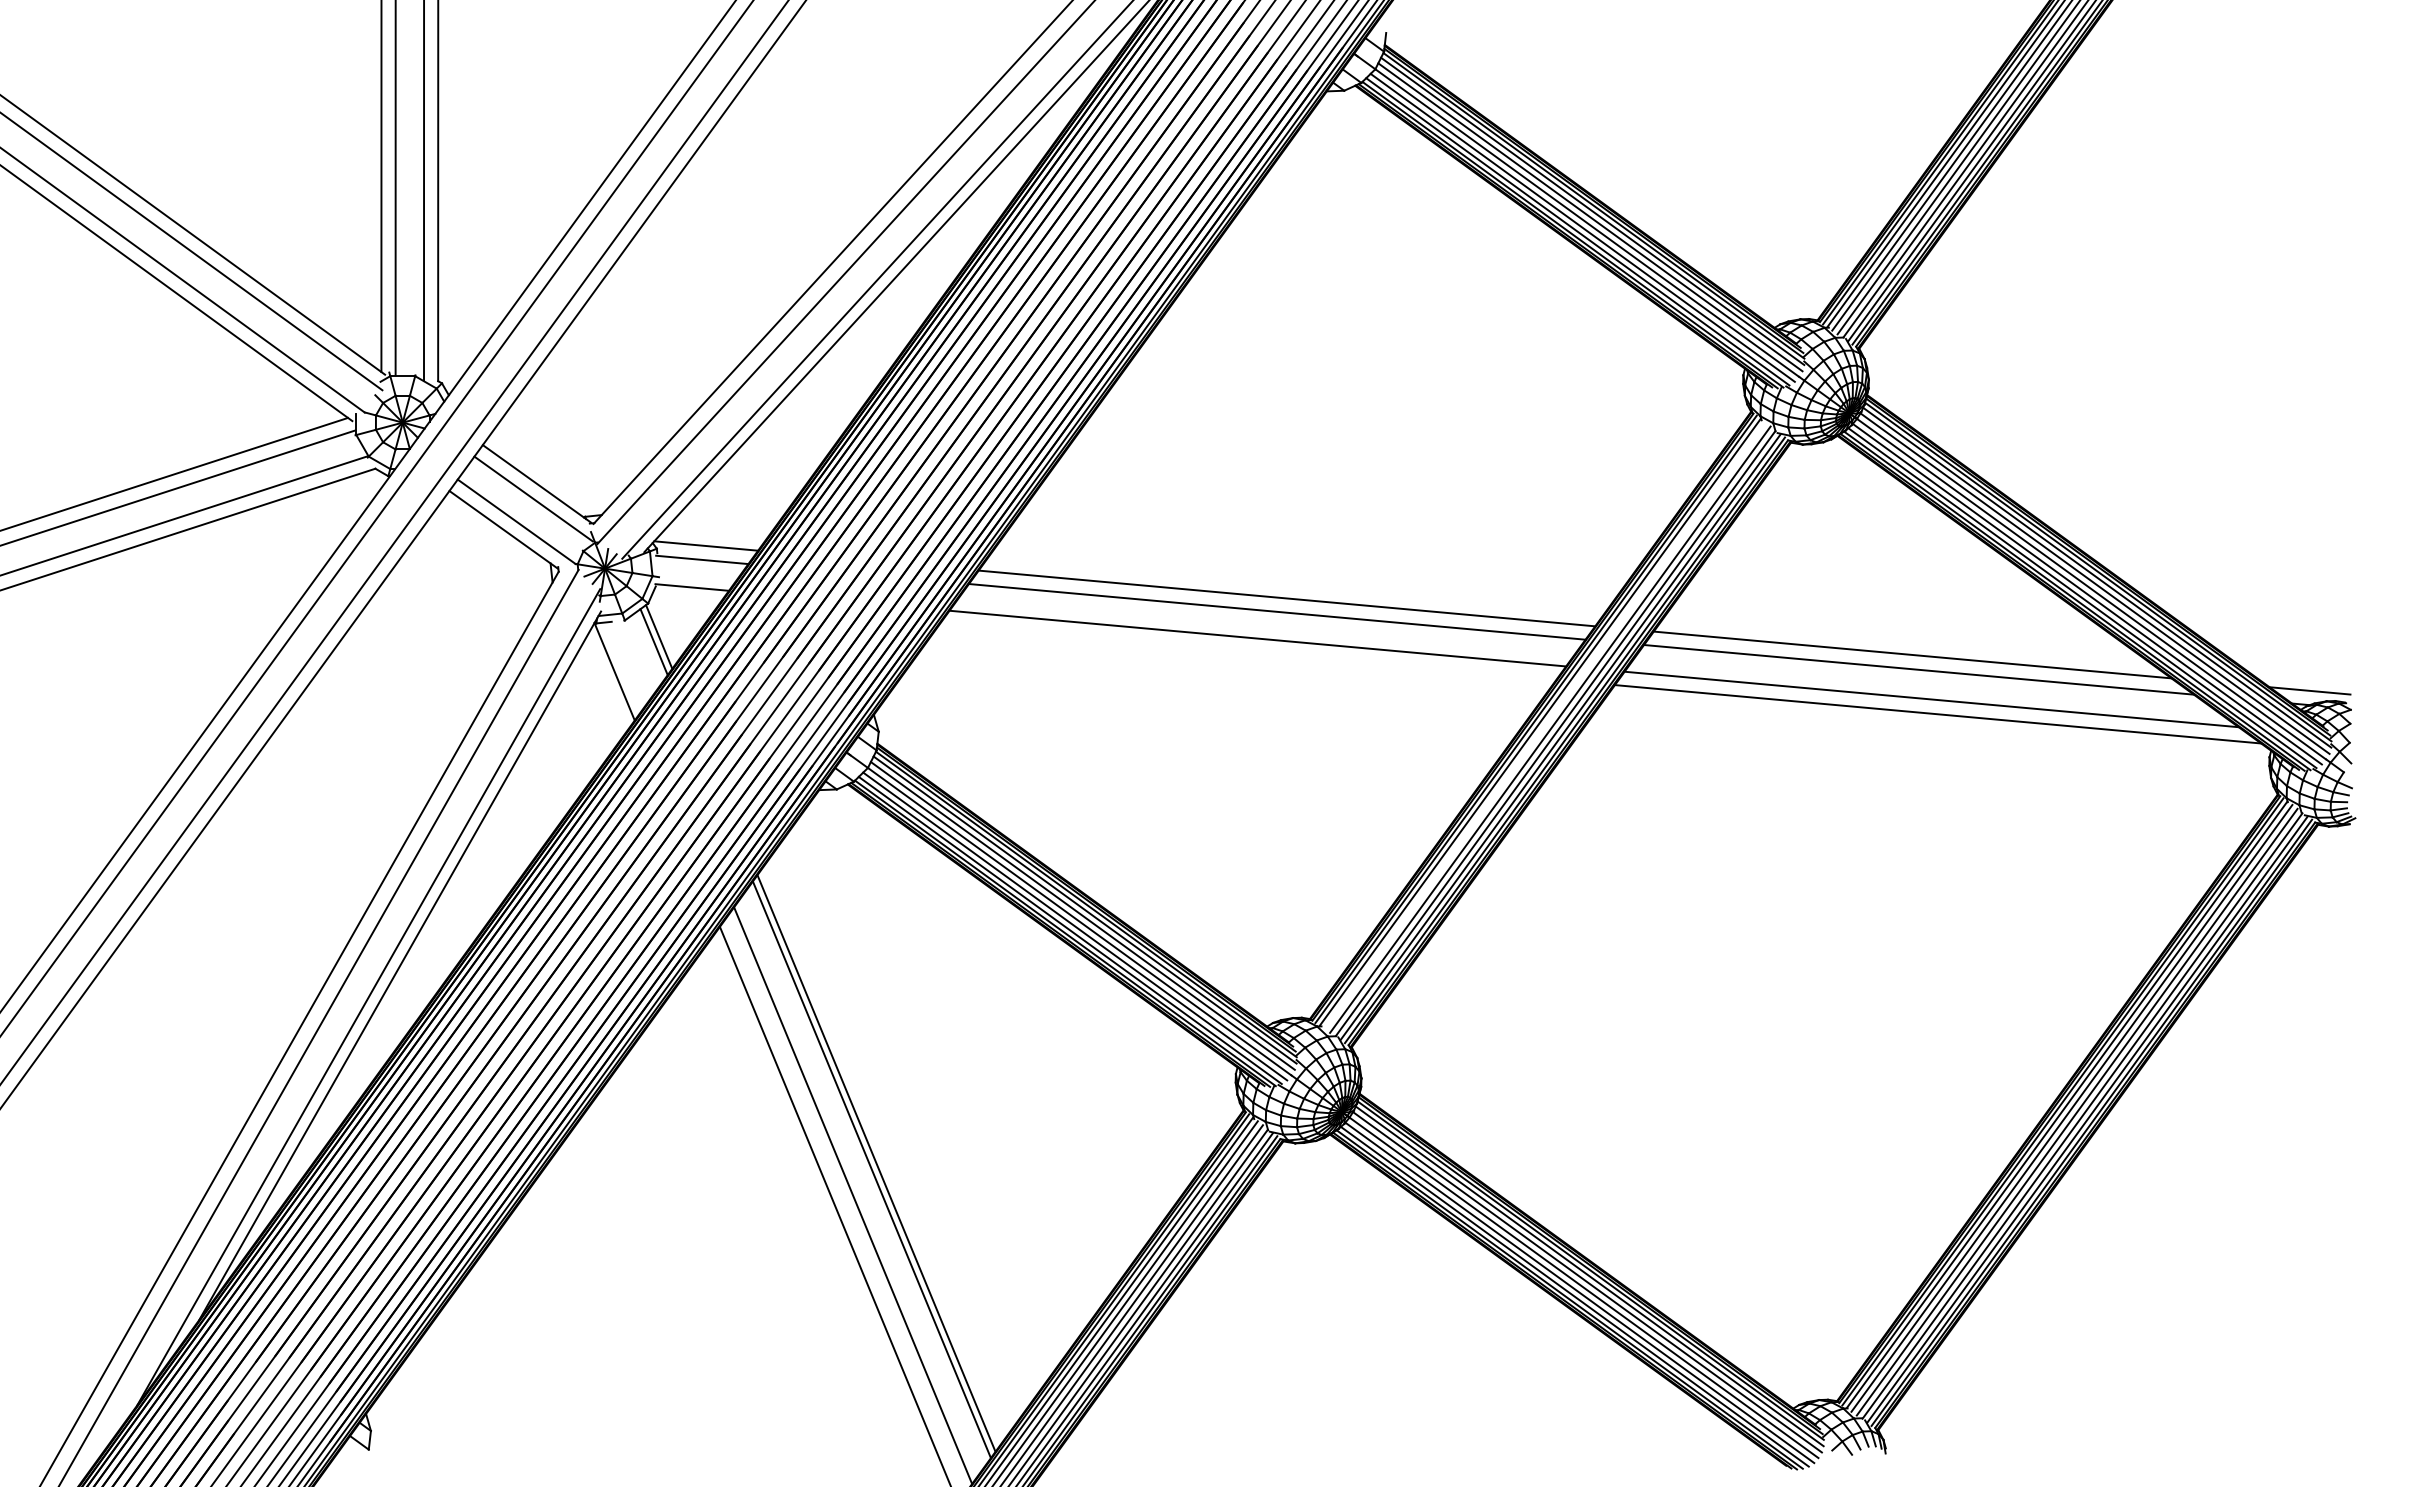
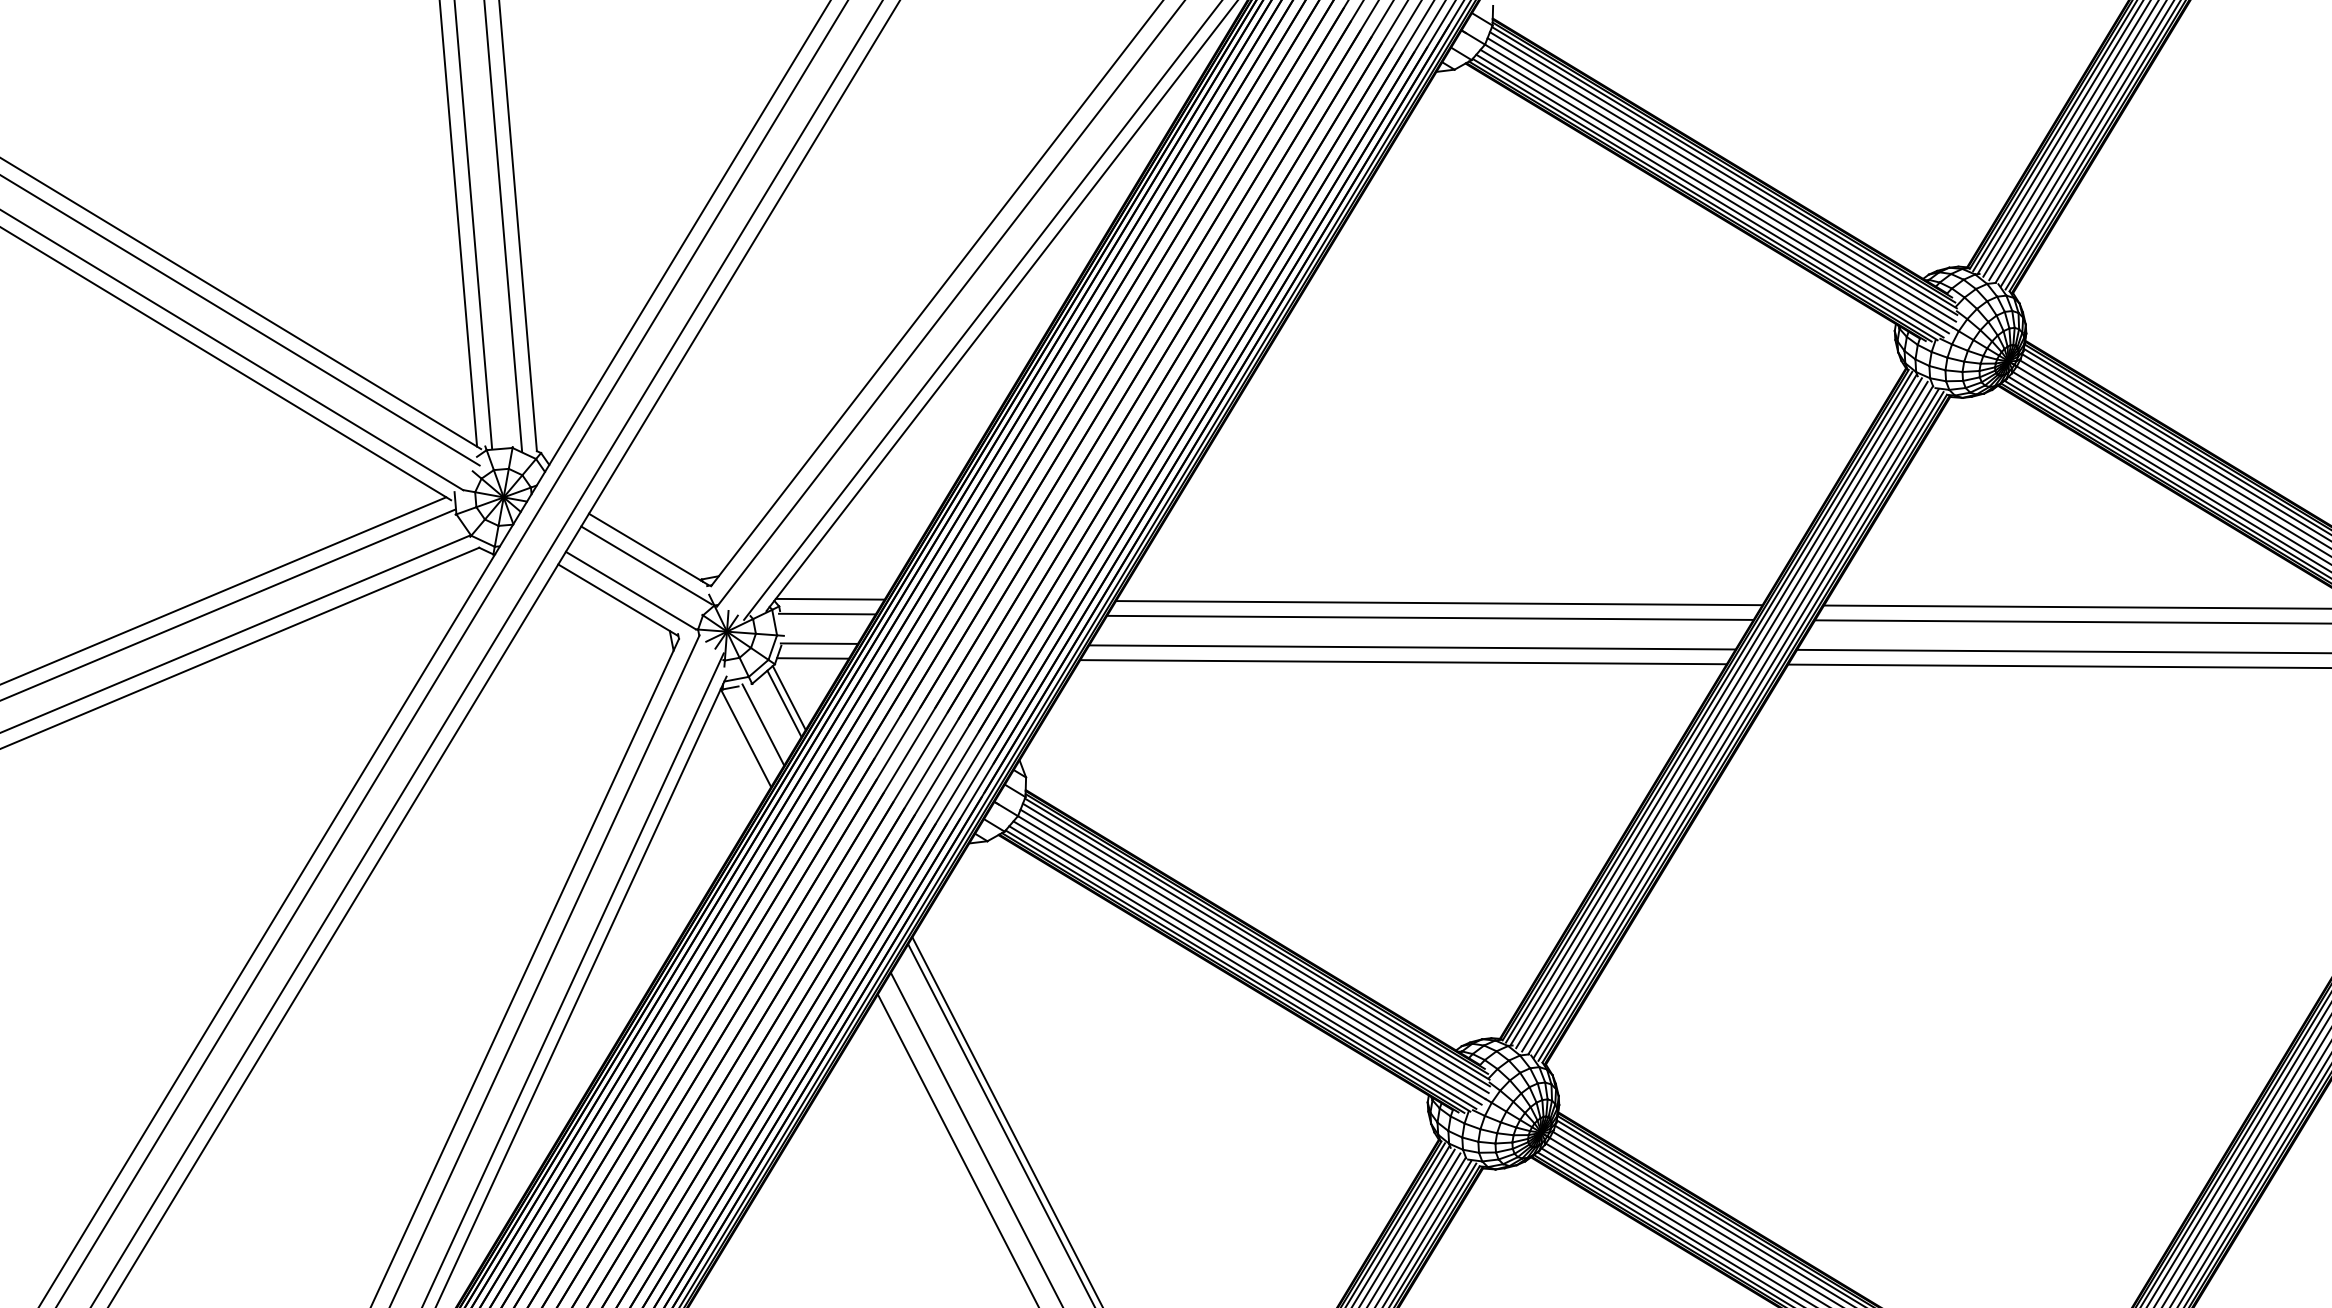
line: (684, 600) -> (812, 657), added
line: (1247, 651) -> (1402, 661), added
line: (631, 660) -> (762, 724), added
line: (1544, 725) -> (1718, 712), added

